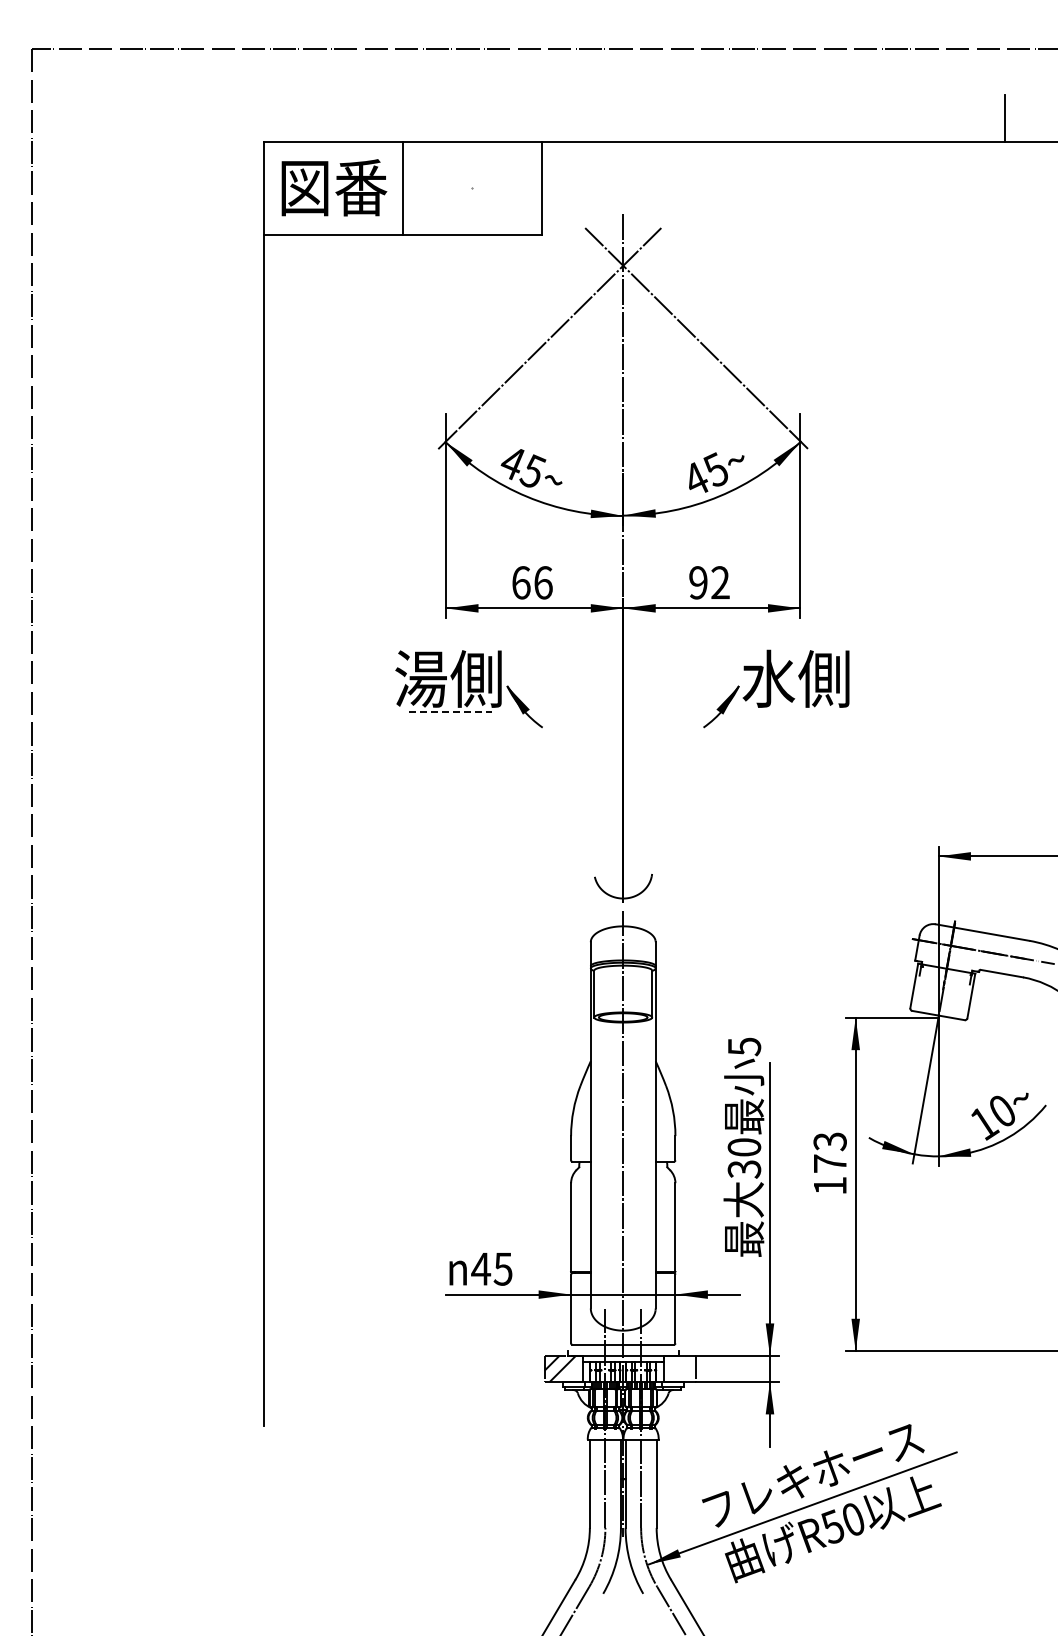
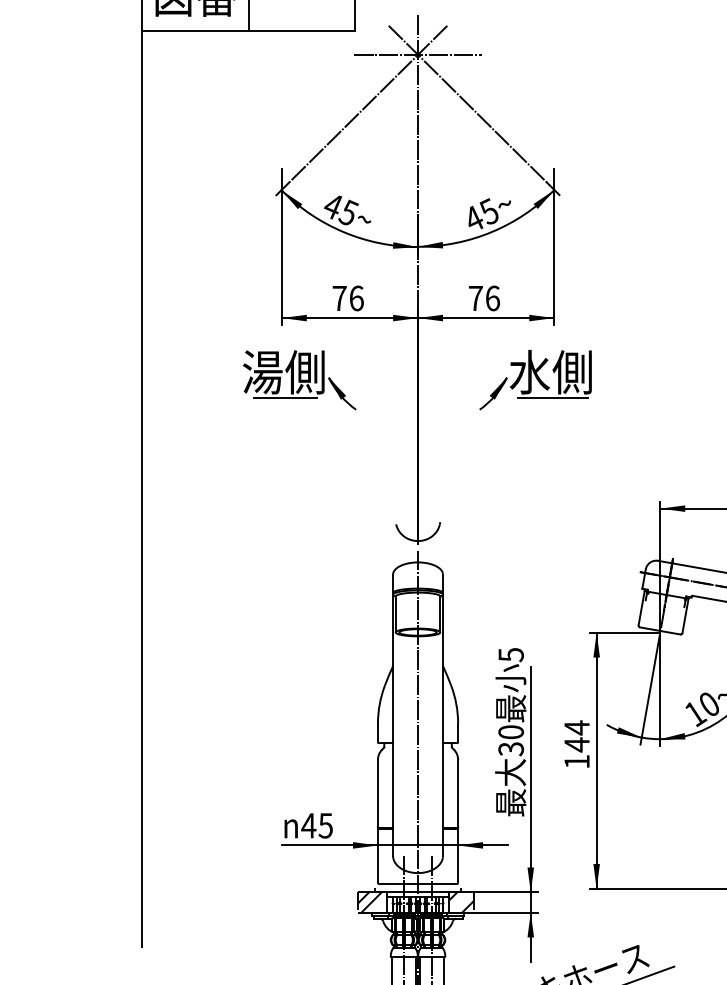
line: (622, 265) -> (417, 54), added
text: (521, 582) -> (339, 298), 66 -> 76
text: (709, 582) -> (484, 298), 92 -> 76
line: (451, 712) -> (286, 398), dashed -> solid
line: (798, 712) -> (552, 398), added
text: (829, 1152) -> (576, 736), 173 -> 144
hatch: (679, 1368) -> (461, 902), added

